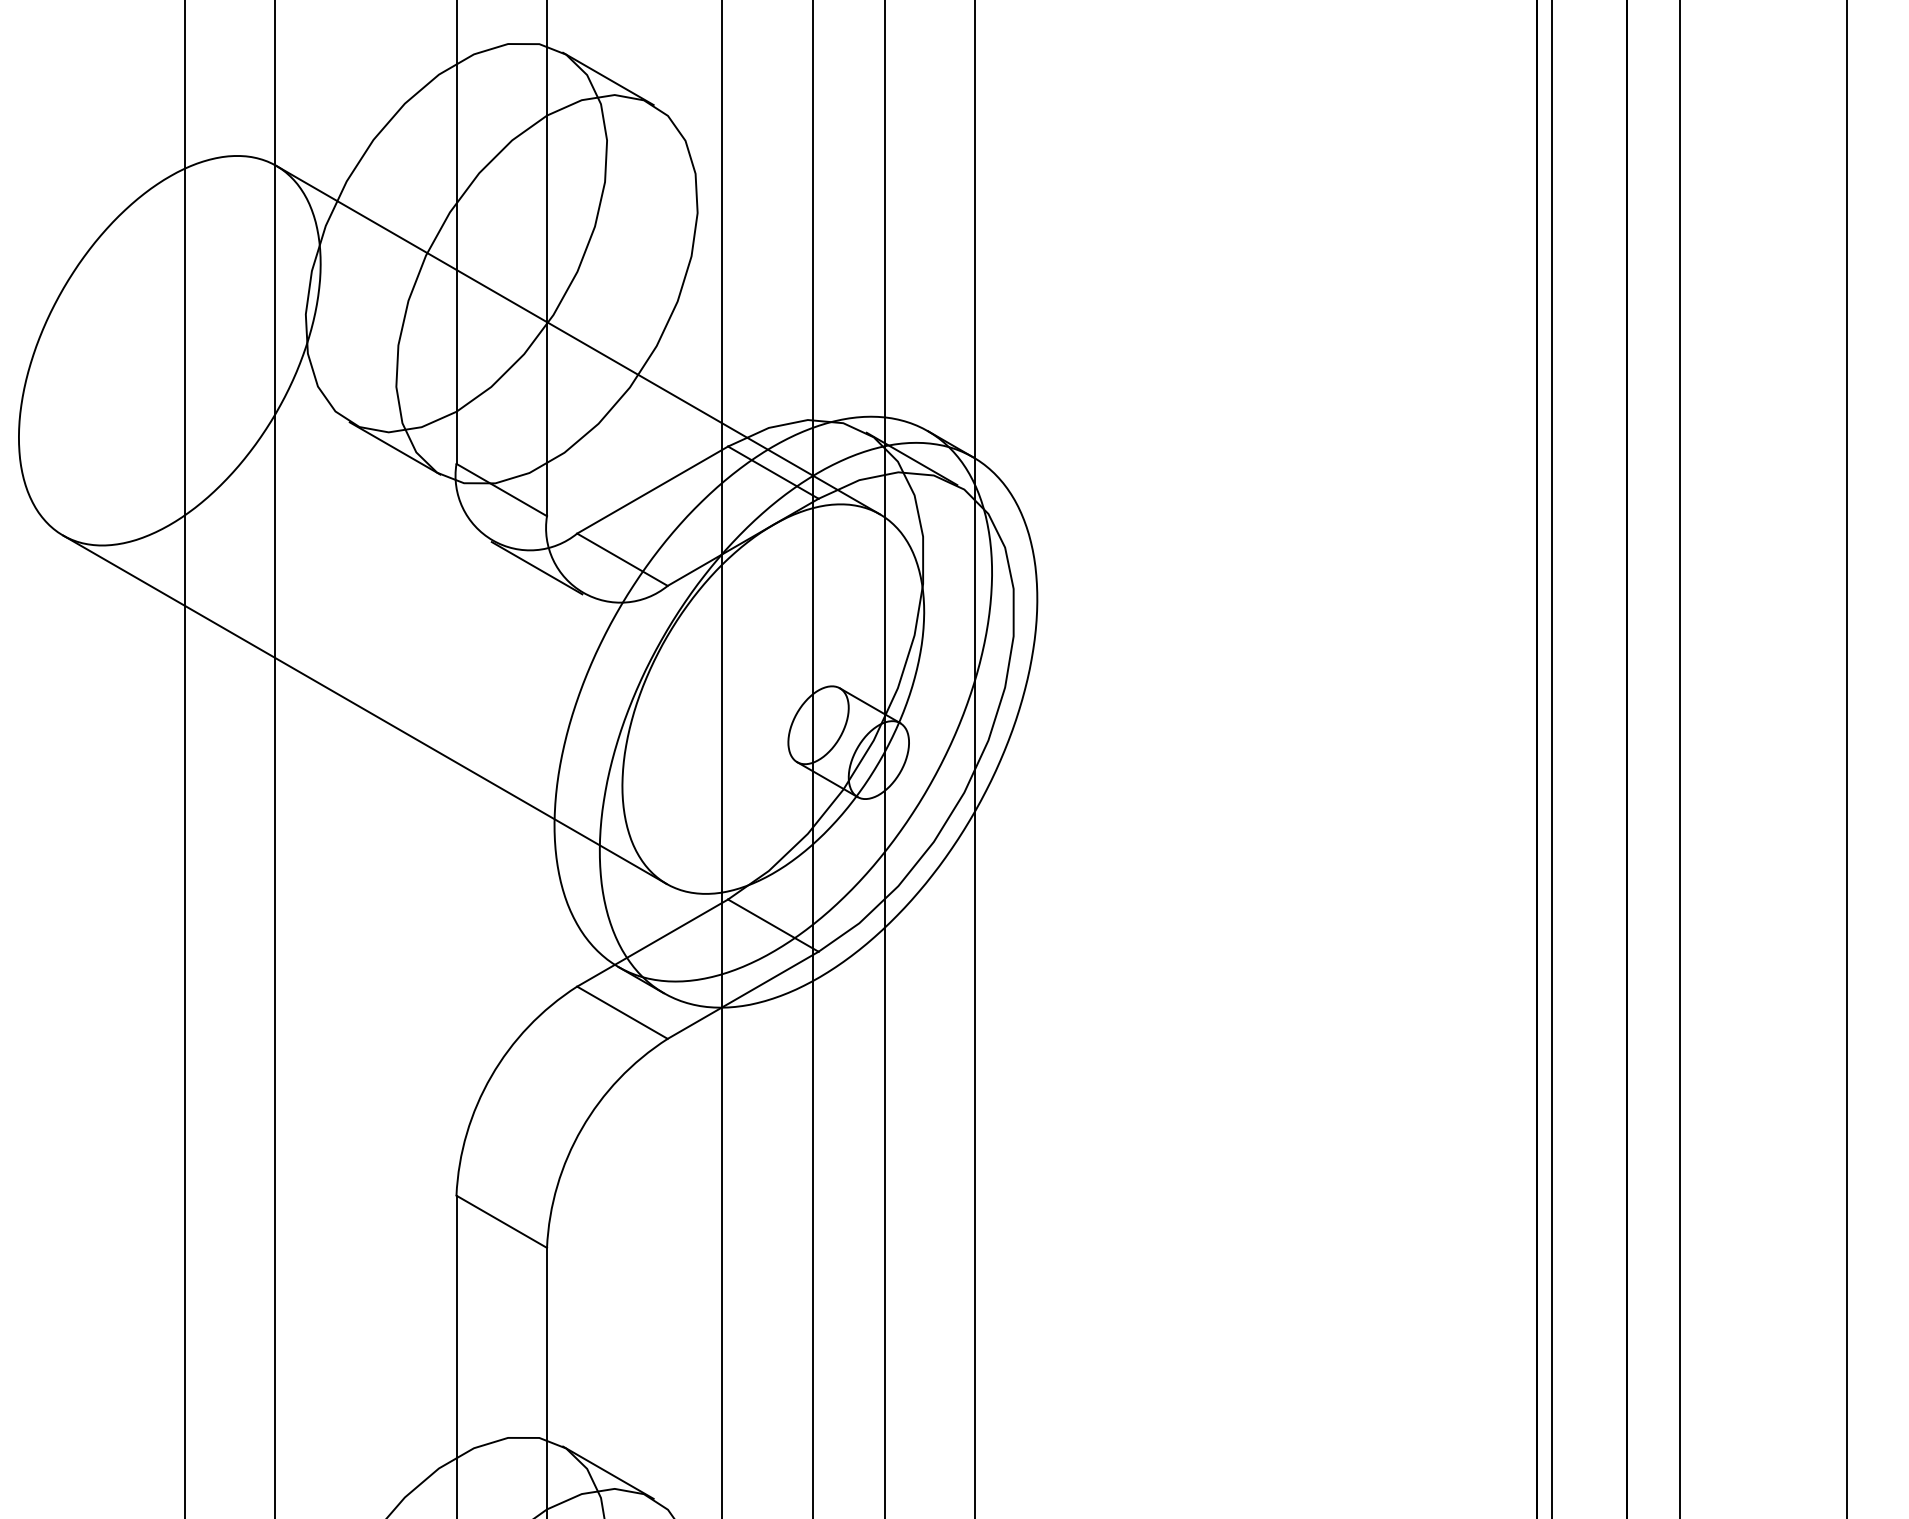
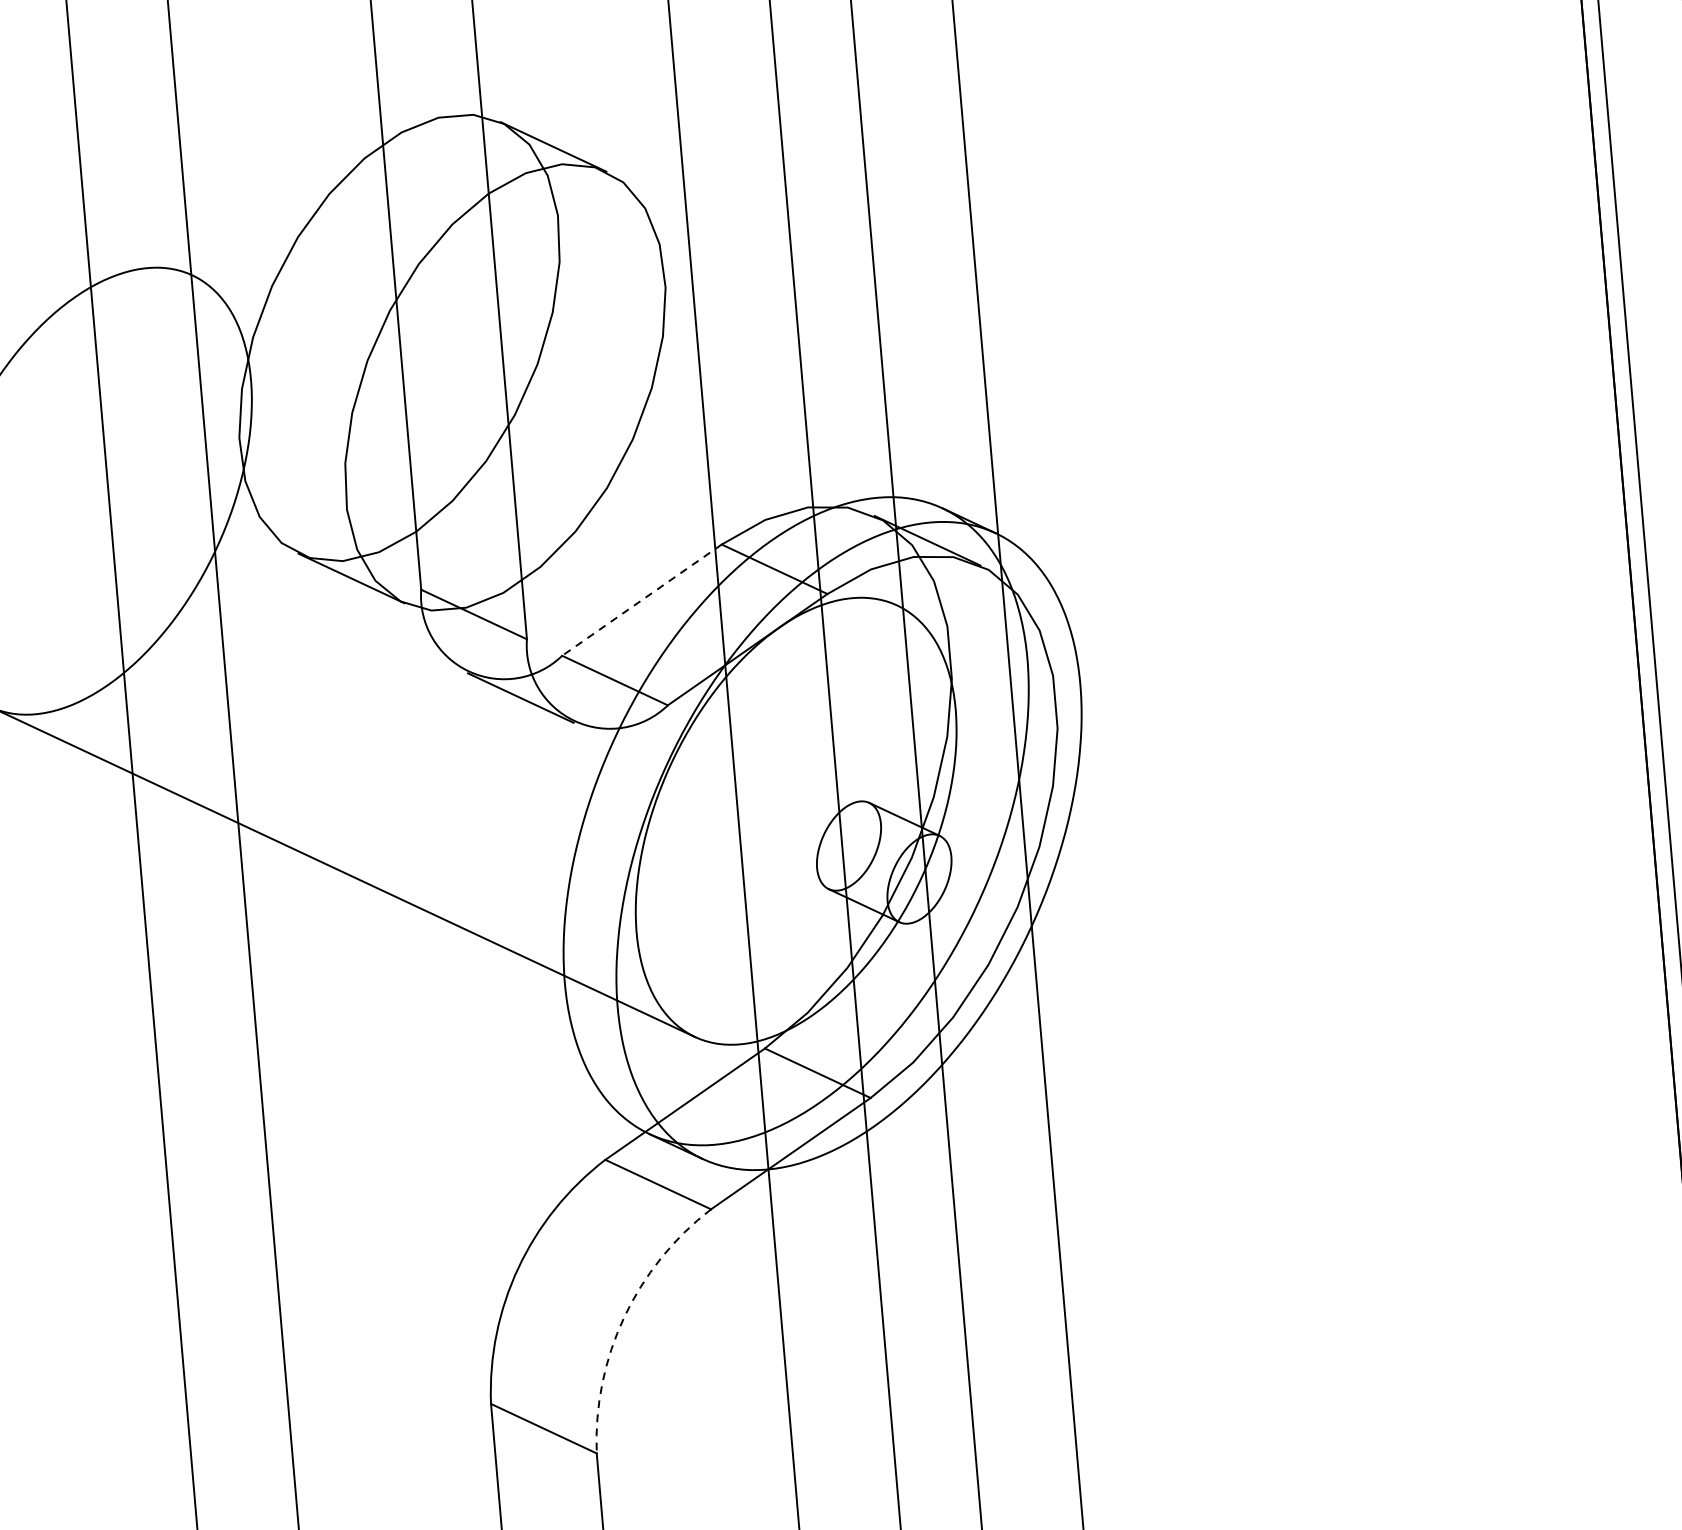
line: (578, 339) -> (545, 439), removed
line: (652, 490) -> (641, 600), solid -> dashed
arc: (581, 1128) -> (623, 1317), solid -> dashed

